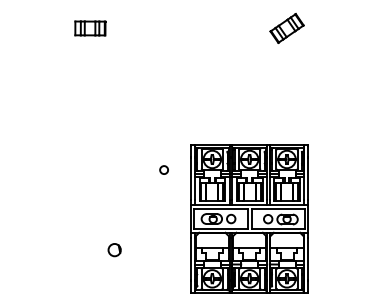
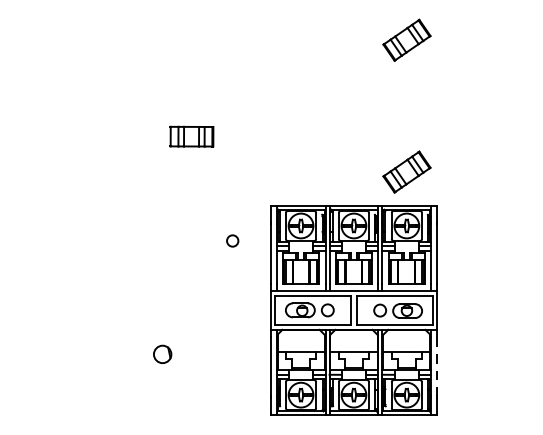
part: (90, 28) -> (192, 136), moved
part: (286, 121) -> (406, 172), added
line: (308, 259) -> (437, 367), solid -> dashed

